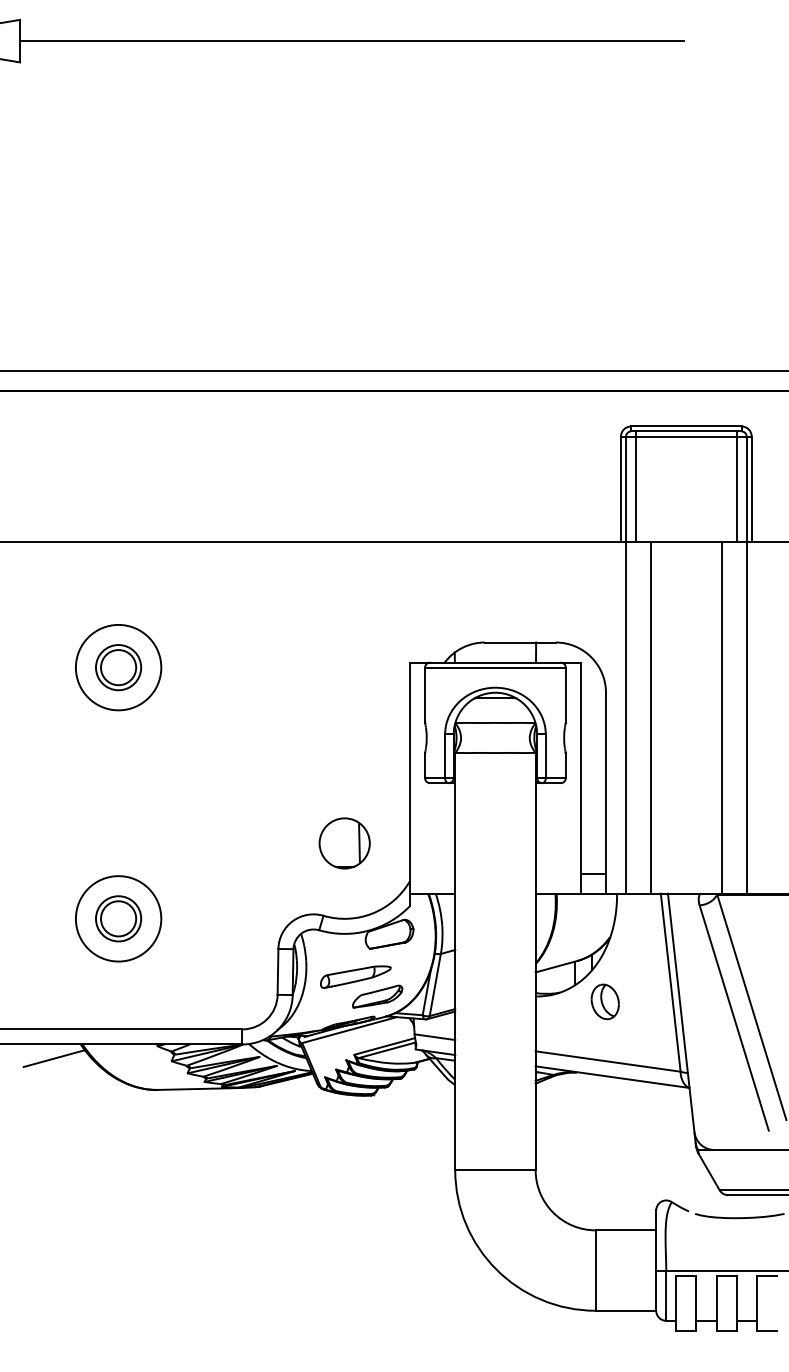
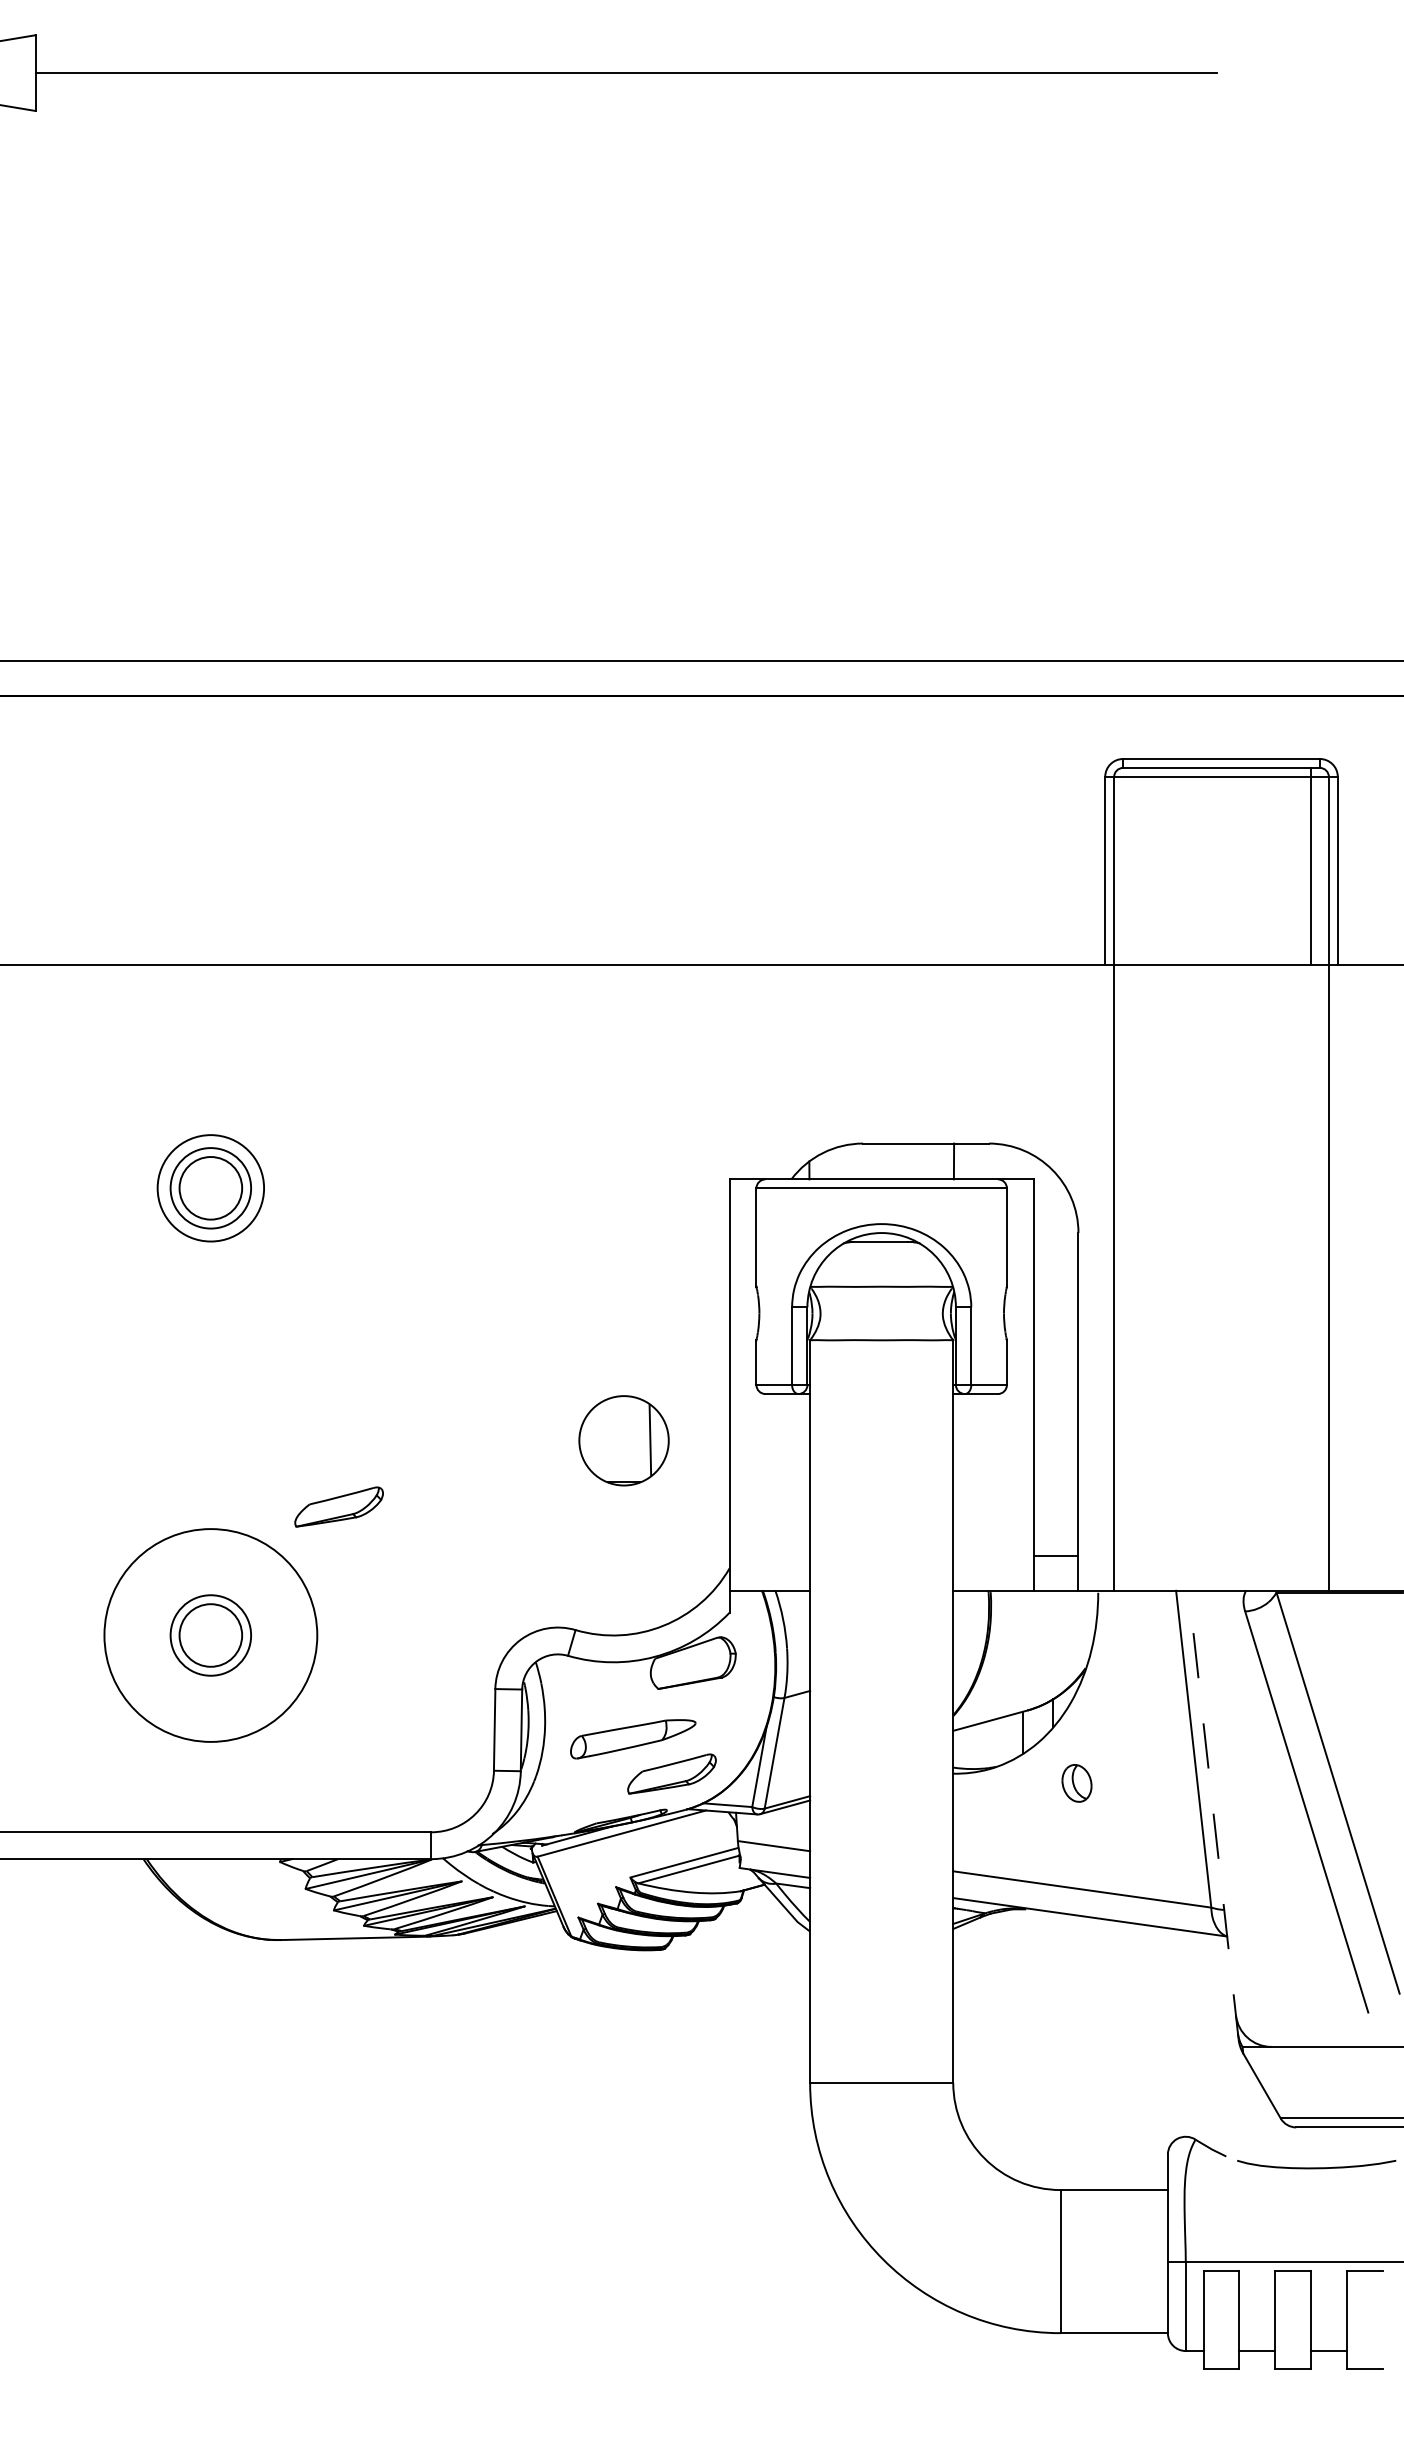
line: (636, 486) -> (1132, 865), removed
circle: (118, 667) -> (210, 1188), size x0.7
line: (651, 717) -> (1159, 1277), removed
line: (721, 717) -> (1284, 1277), removed
part: (344, 843) -> (623, 1440), moved
part: (190, 846) -> (338, 1506), added
circle: (118, 918) -> (210, 1634), size x1.4
part: (604, 1001) -> (1075, 1782), size x0.6
line: (681, 1019) -> (1212, 1814), solid -> dashed
line: (54, 1058) -> (96, 1884), removed

